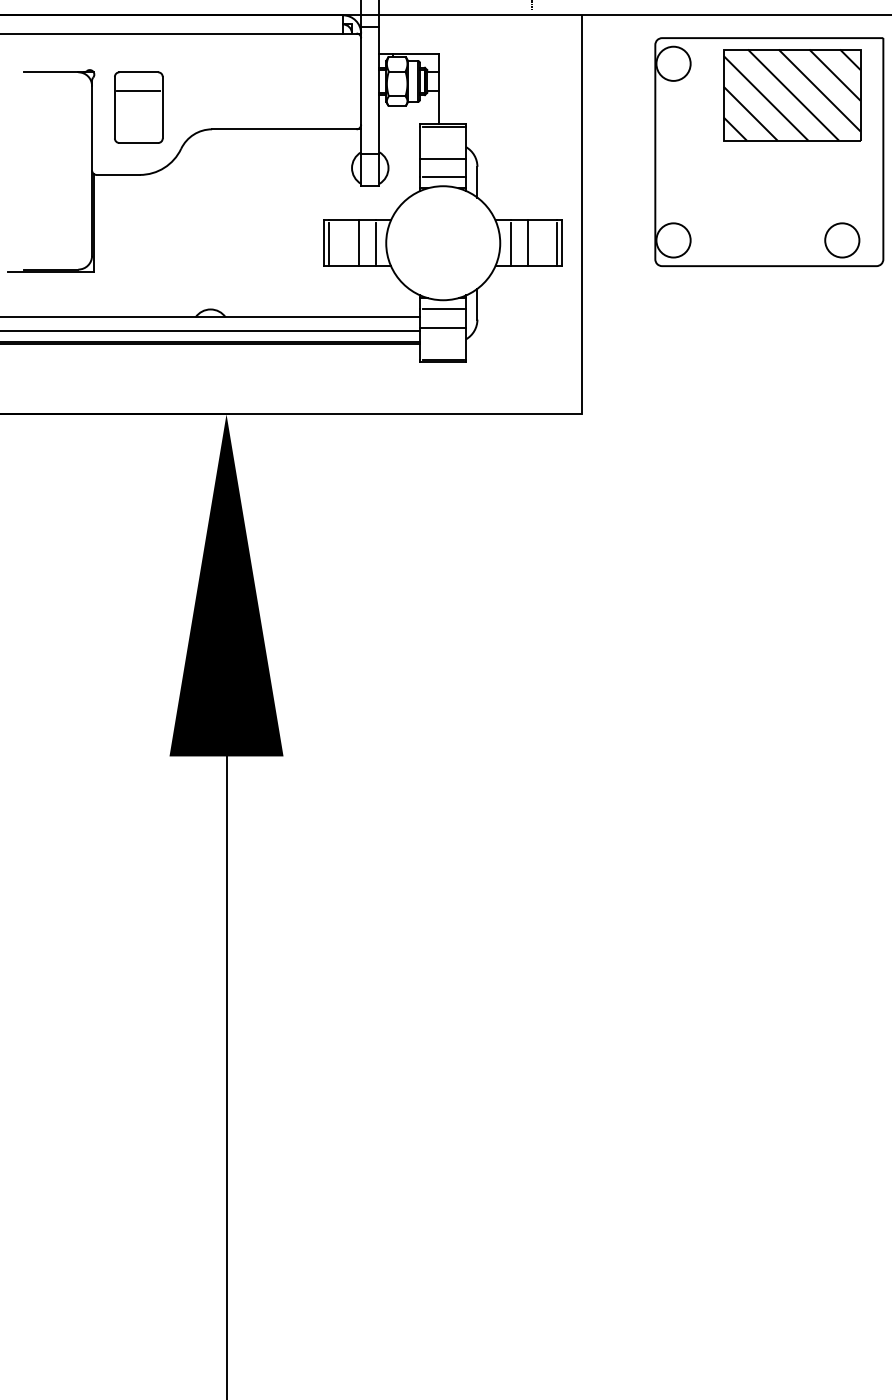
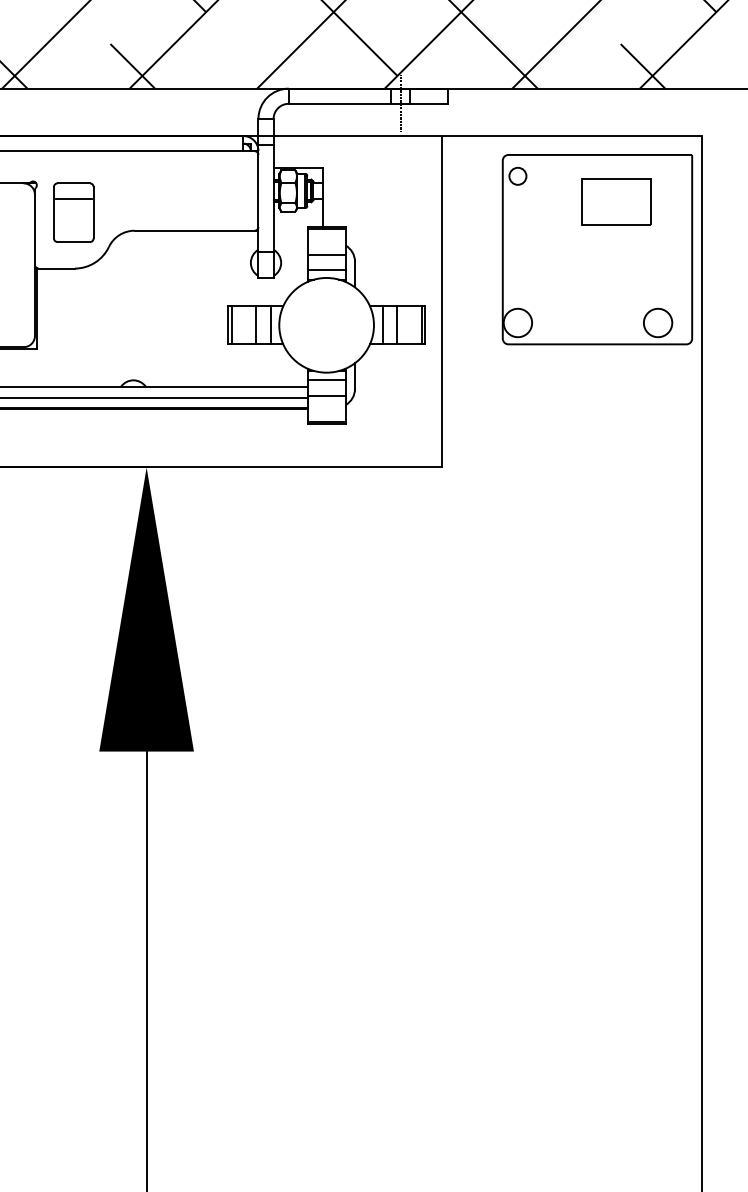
circle: (673, 64) -> (517, 176), size x0.6
part: (792, 94) -> (616, 201), size x0.6

